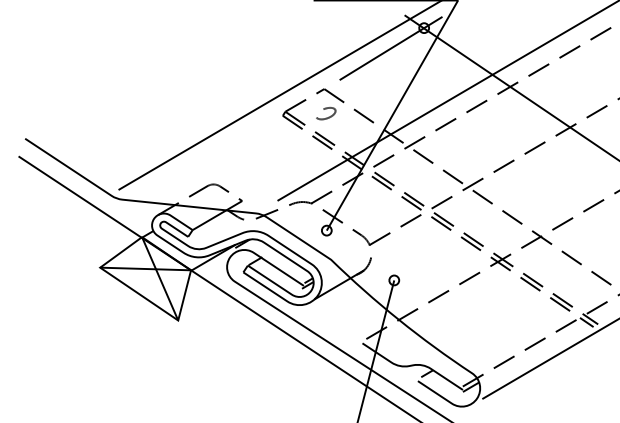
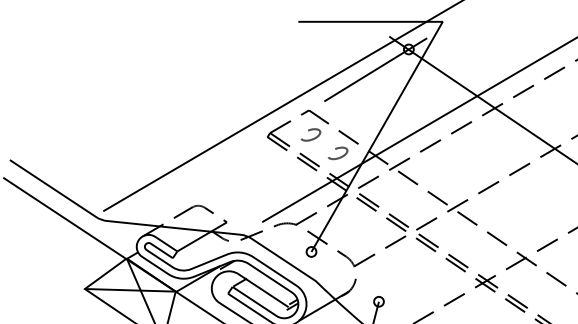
part: (353, 131) -> (338, 152), added

